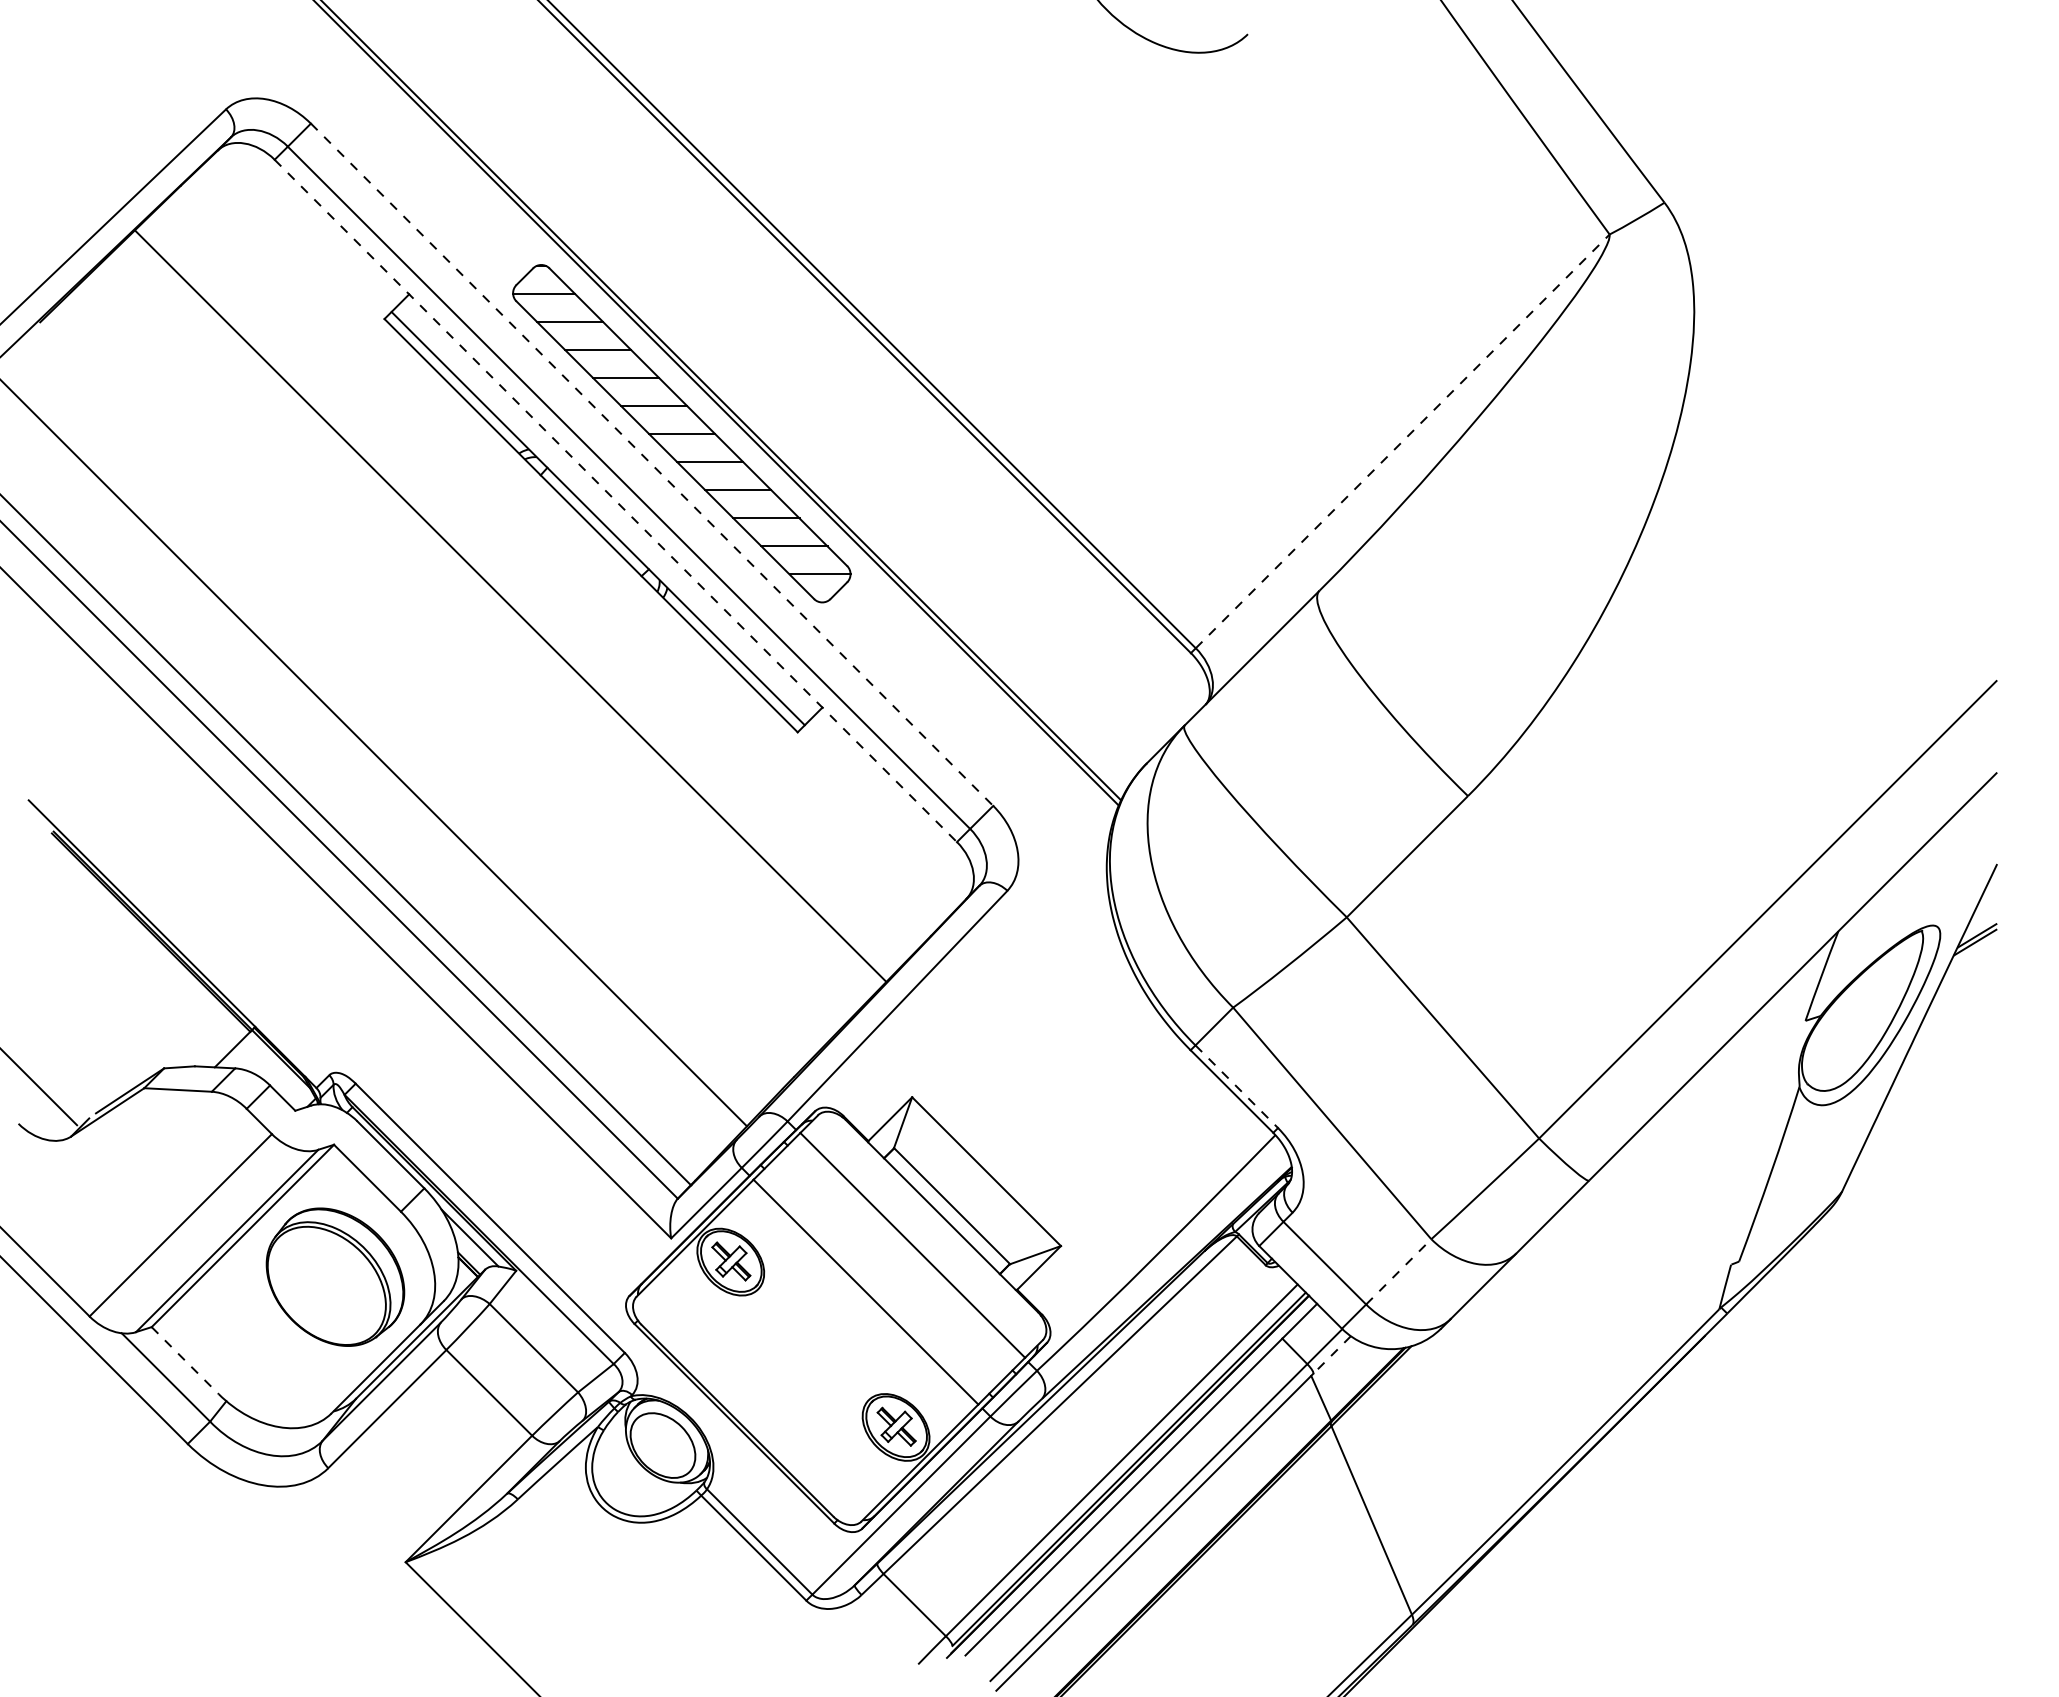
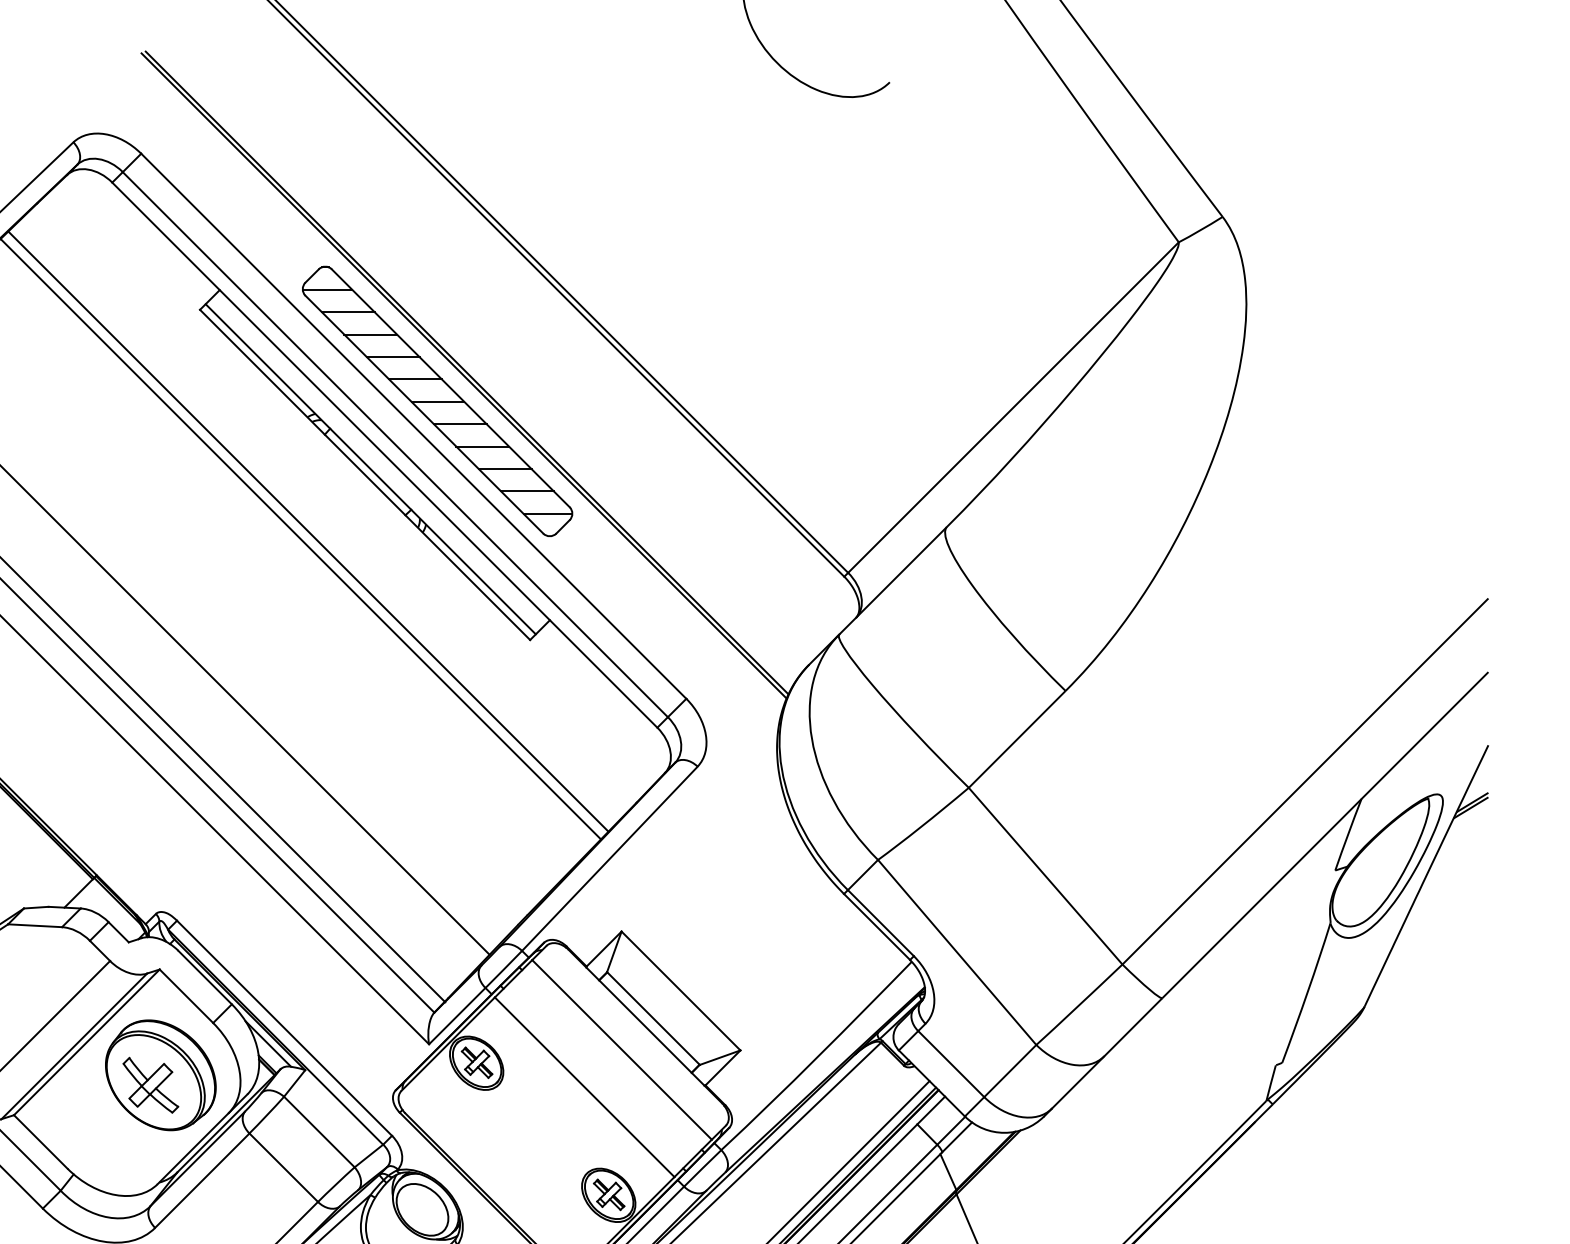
line: (1402, 441) -> (1013, 407), dashed -> solid
line: (652, 465) -> (414, 426), dashed -> solid
line: (616, 501) -> (385, 455), dashed -> solid
line: (519, 596) -> (307, 531), added
line: (1237, 1087) -> (881, 923), dashed -> solid
line: (1399, 1271) -> (1010, 1070), dashed -> solid
part: (322, 1289) -> (150, 1085), added
line: (1332, 1355) -> (957, 1137), dashed -> solid
line: (185, 1360) -> (41, 1141), dashed -> solid

